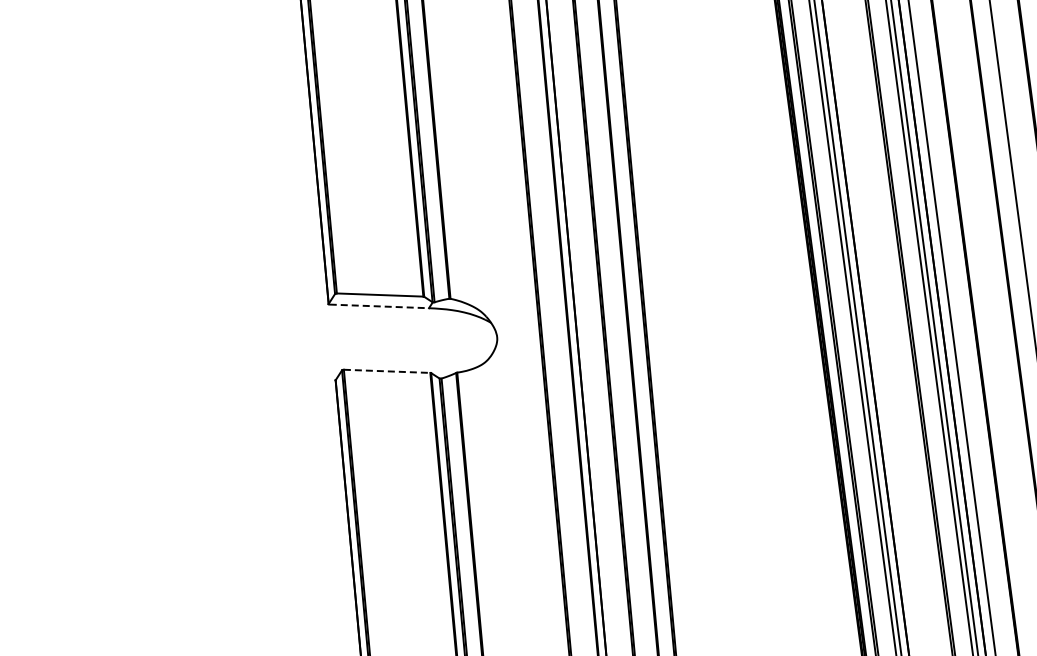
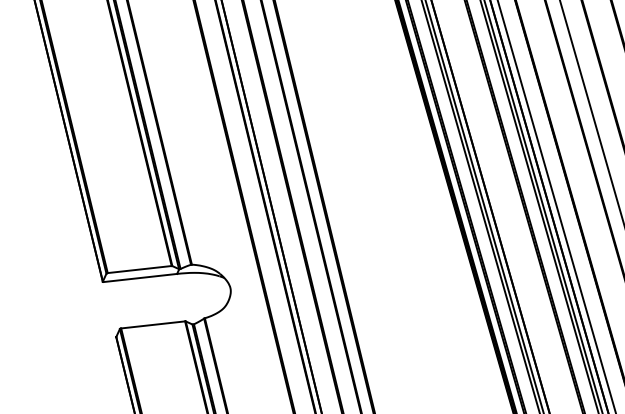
line: (379, 306) -> (140, 278), dashed -> solid
line: (387, 371) -> (153, 324), dashed -> solid

